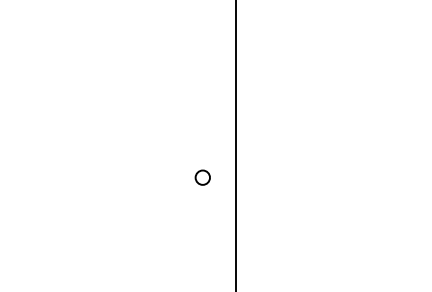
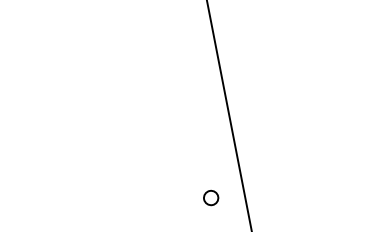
circle: (202, 177) -> (210, 197), moved

